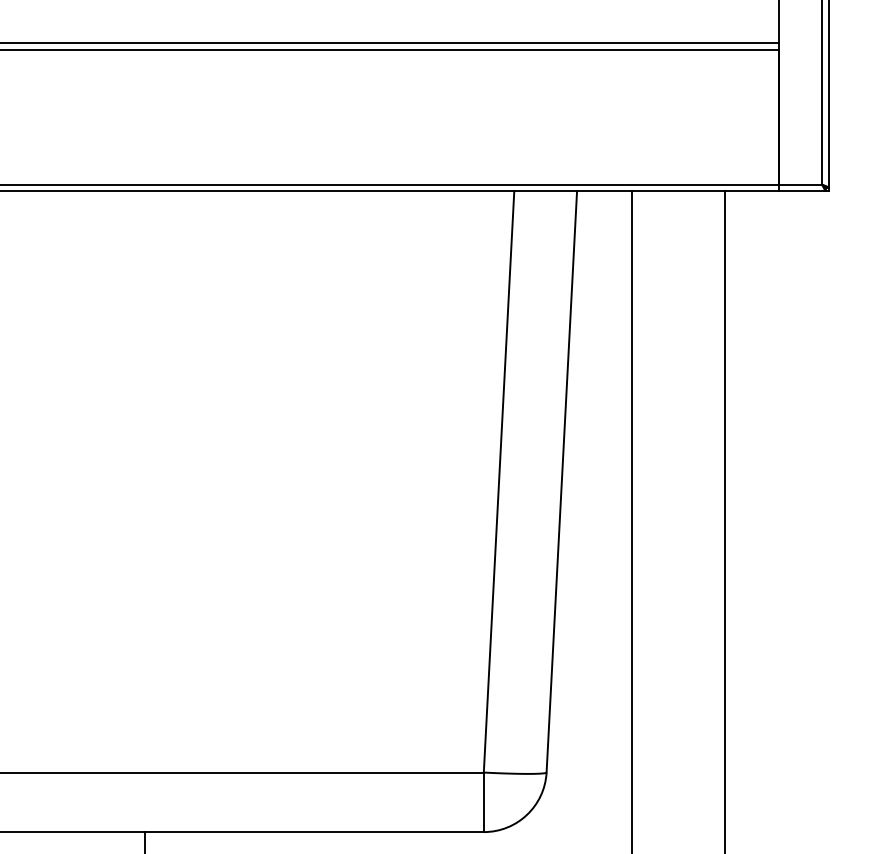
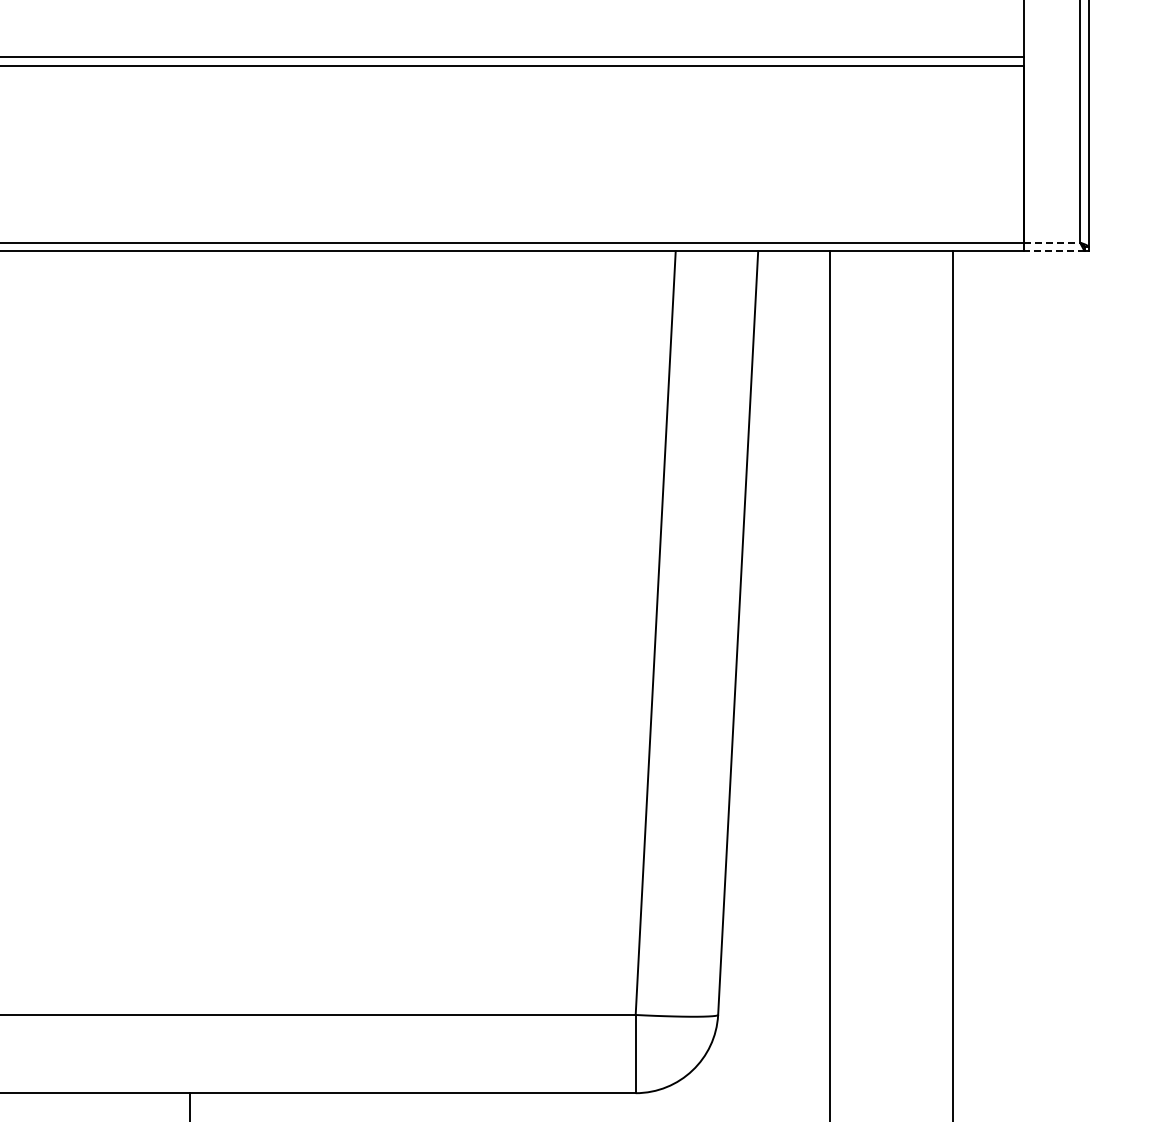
line: (801, 184) -> (1052, 242), solid -> dashed
line: (801, 191) -> (1053, 251), solid -> dashed

